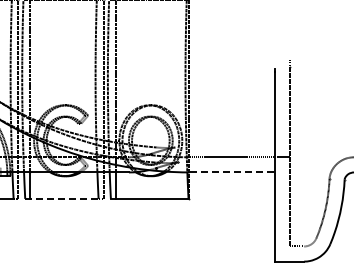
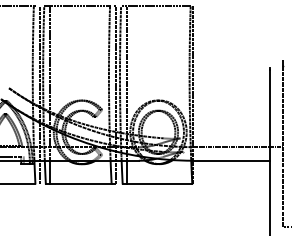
line: (232, 172) -> (231, 160), dashed -> solid
line: (61, 198) -> (78, 184), dashed -> solid

